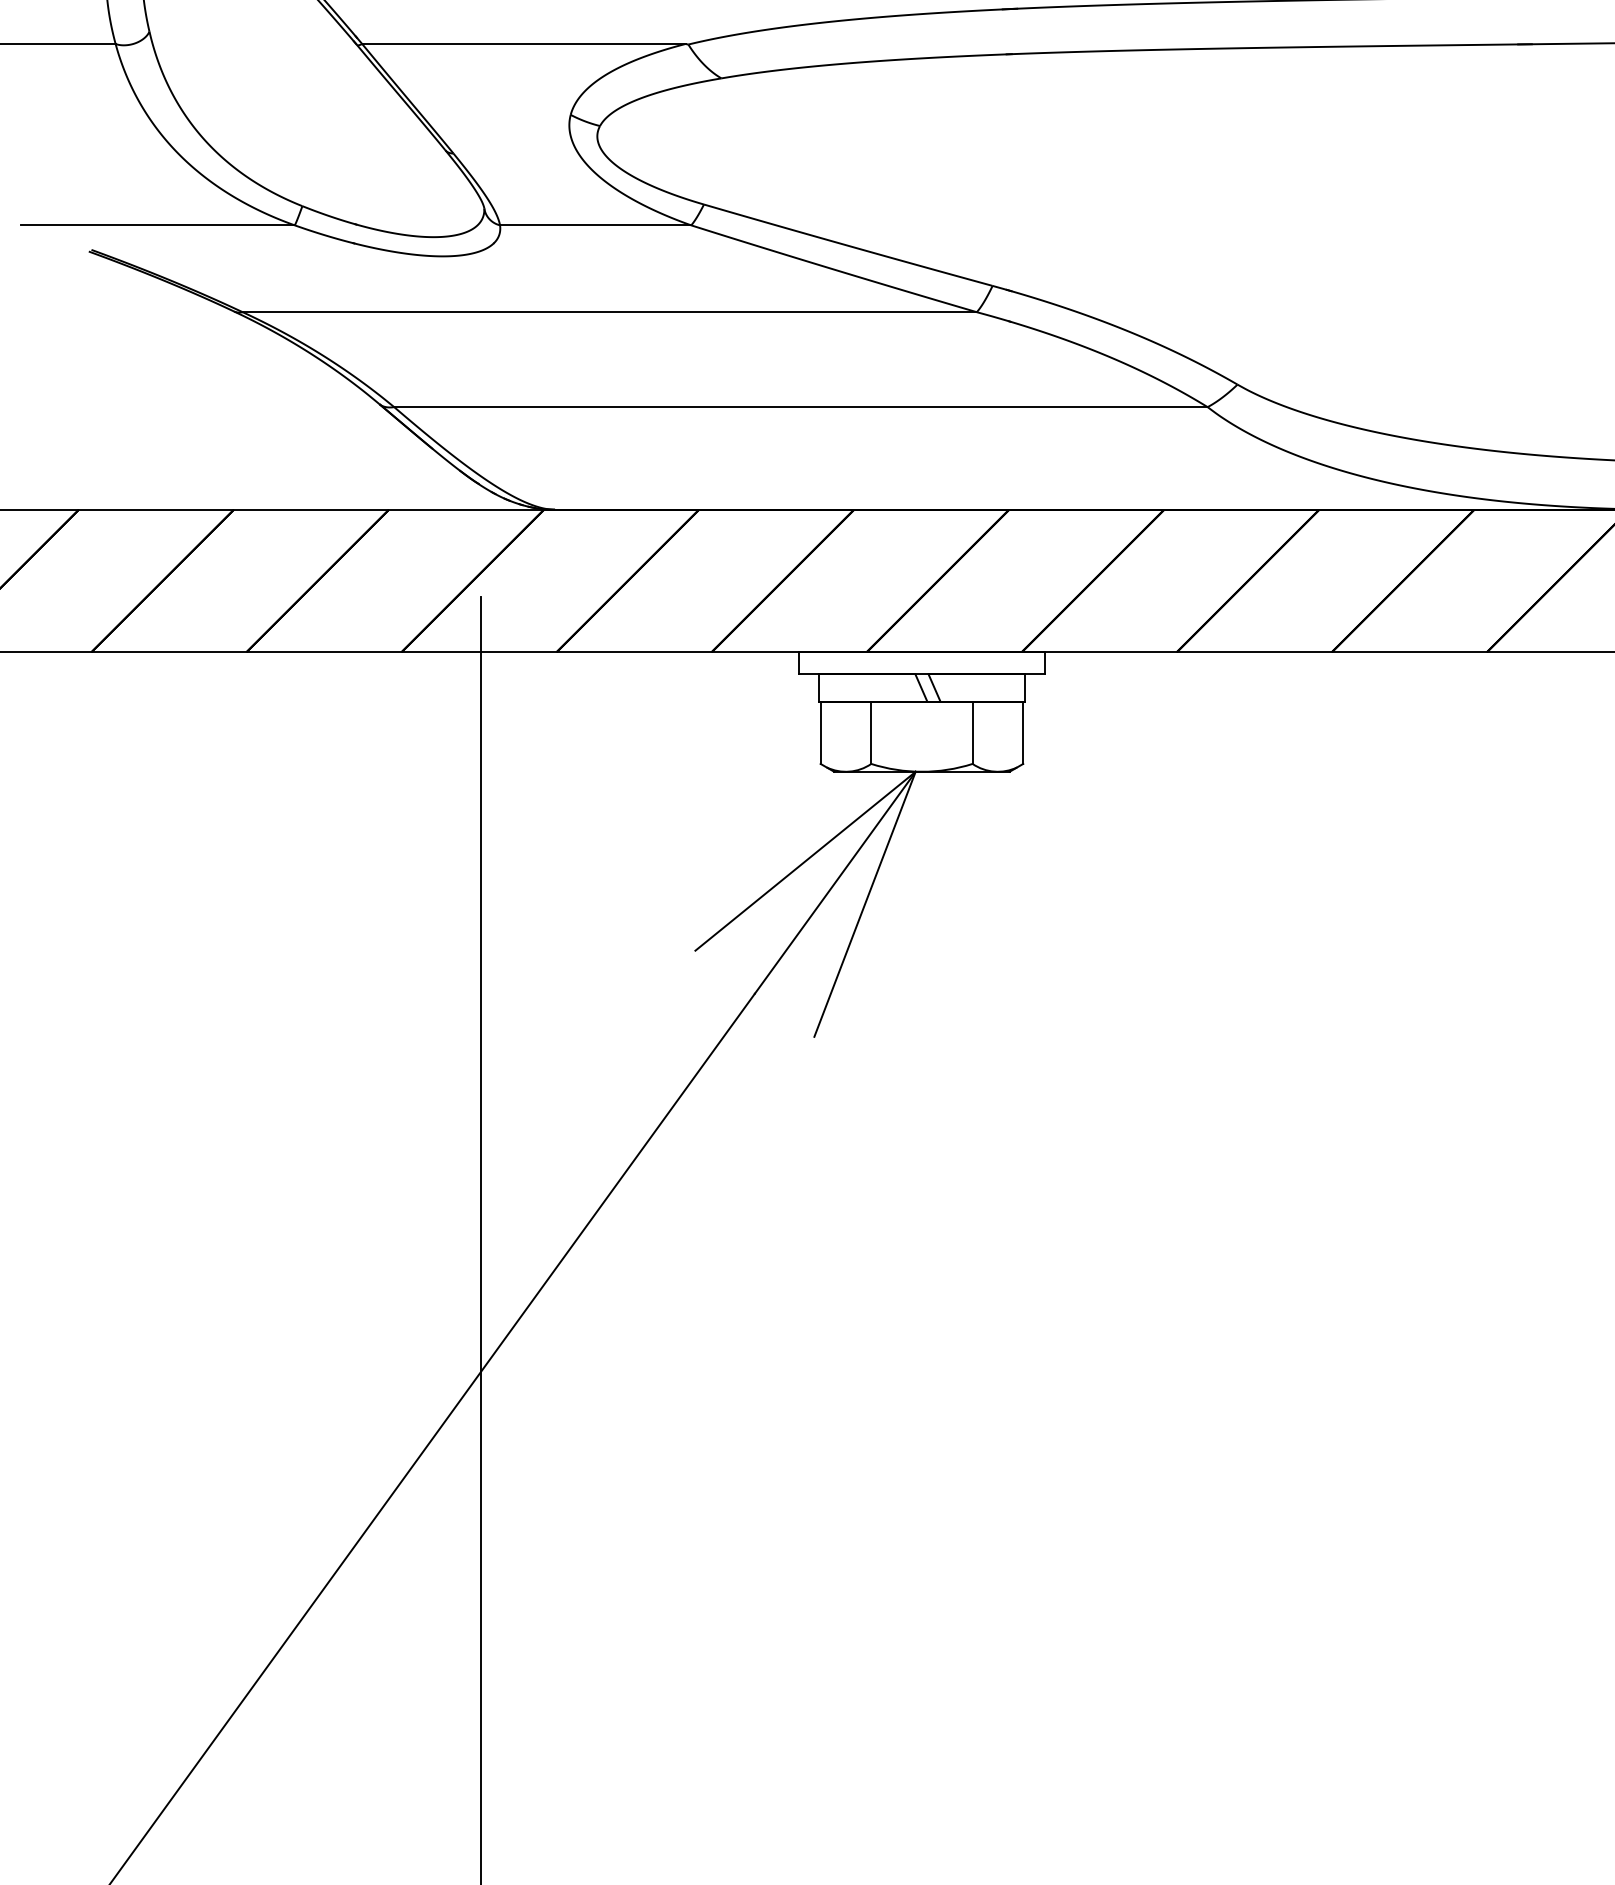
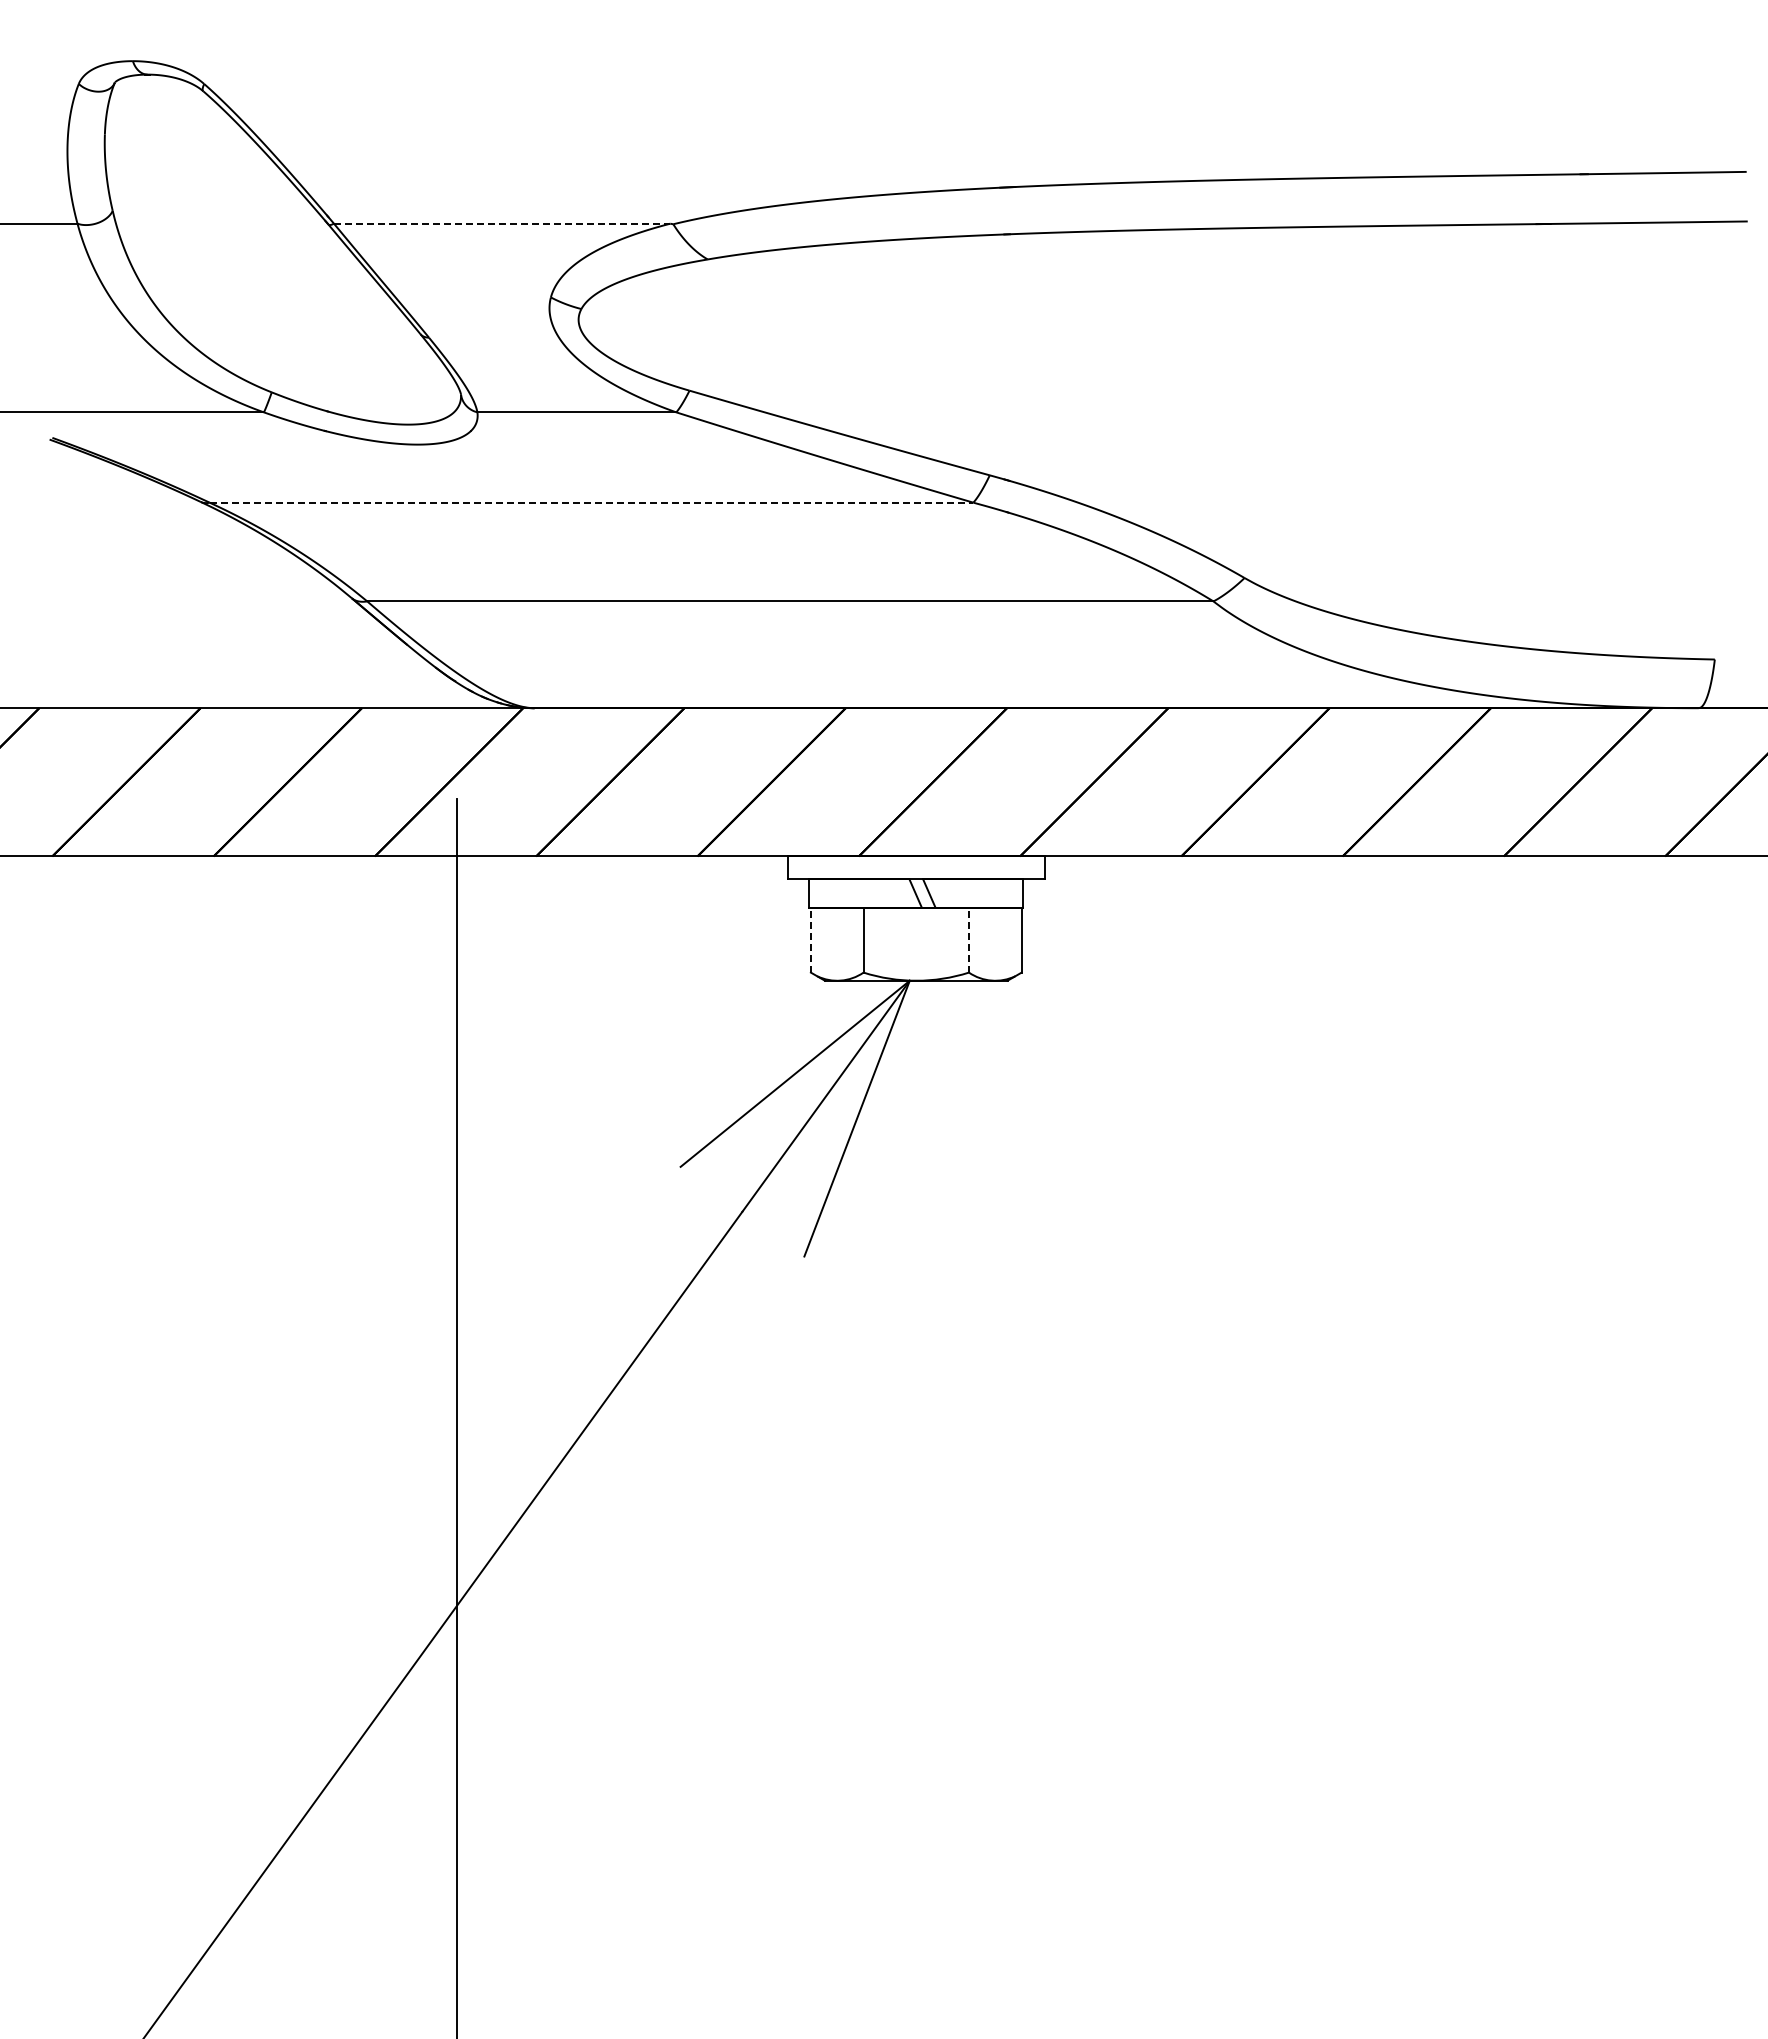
line: (524, 43) -> (502, 223), solid -> dashed
line: (609, 312) -> (591, 502), solid -> dashed
line: (820, 732) -> (810, 939), solid -> dashed
line: (972, 732) -> (968, 939), solid -> dashed

